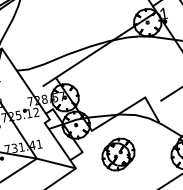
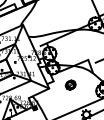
part: (117, 153) -> (70, 84), size x0.6

